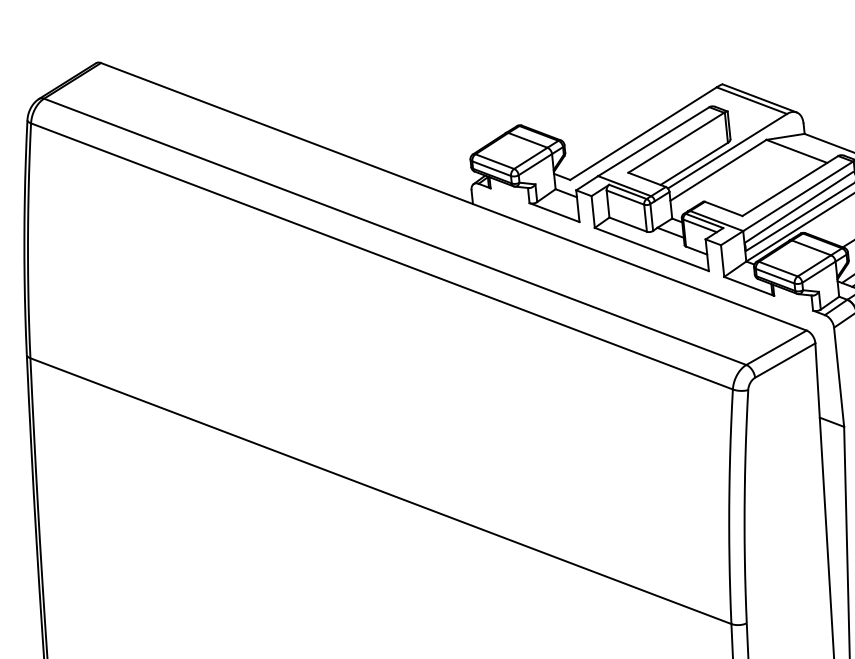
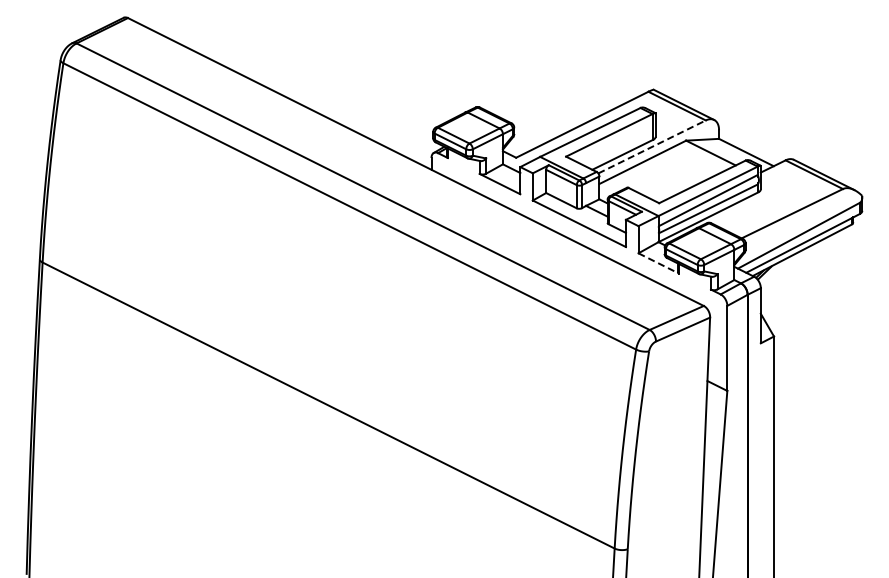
line: (727, 150) -> (652, 146), solid -> dashed
line: (748, 286) -> (658, 263), solid -> dashed

